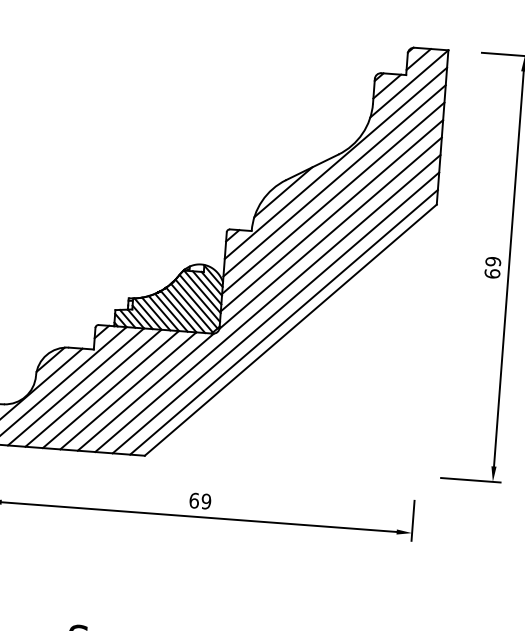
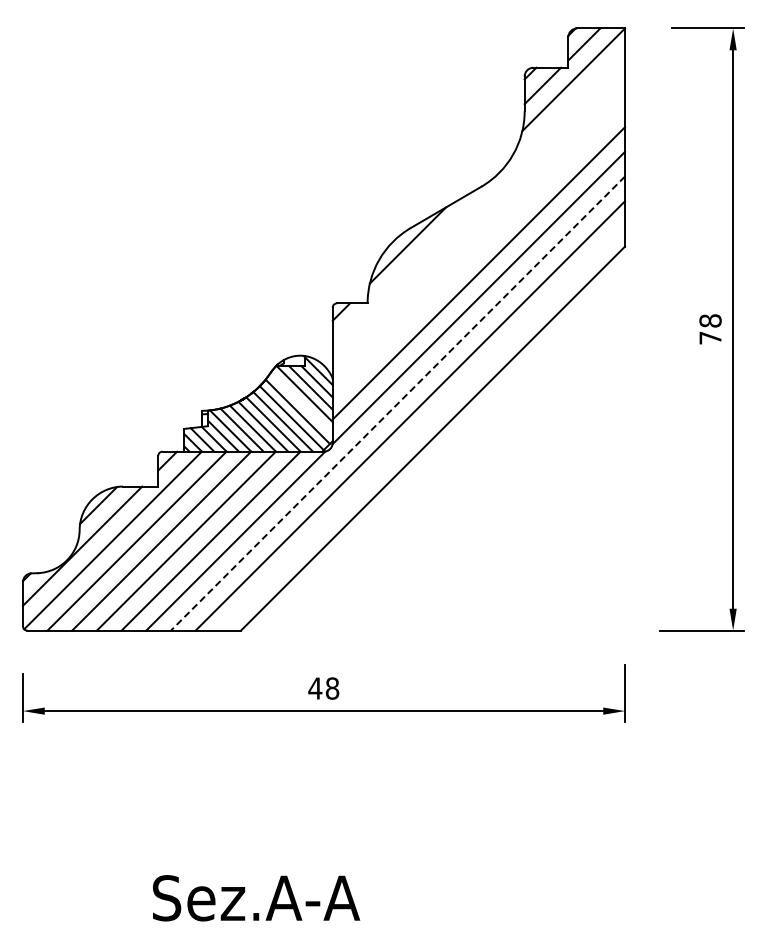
line: (335, 163) -> (478, 199), removed
line: (334, 180) -> (478, 223), removed
line: (333, 198) -> (478, 248), removed
text: (492, 267) -> (710, 329), 69 -> 78
line: (199, 298) -> (301, 403), removed
line: (267, 303) -> (397, 403), solid -> dashed
line: (283, 321) -> (422, 427), removed
text: (200, 501) -> (323, 688), 69 -> 48

